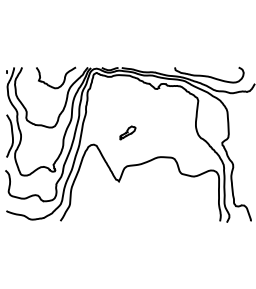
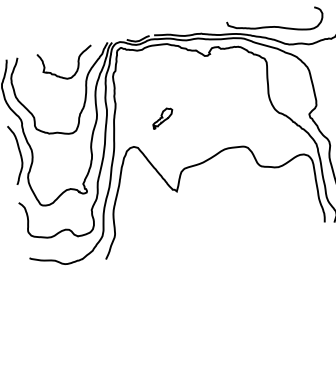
part: (127, 132) -> (162, 117), moved

